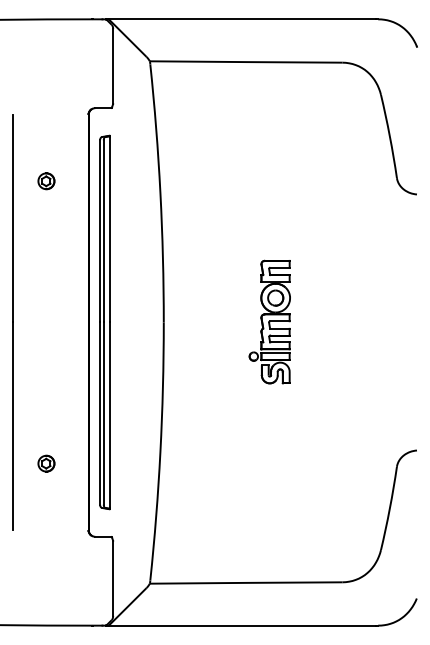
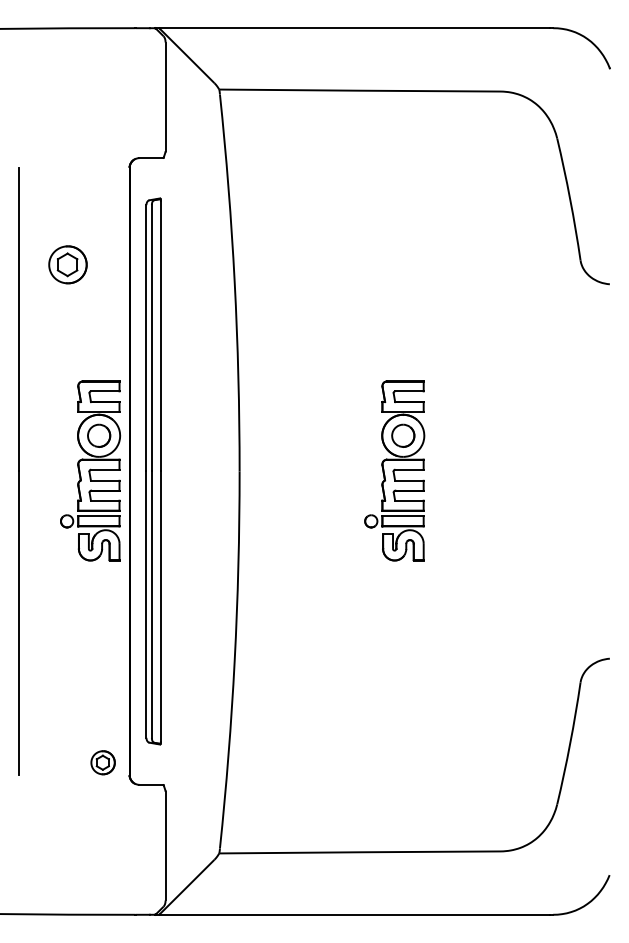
part: (46, 181) -> (68, 265), size x1.6
part: (61, 321) -> (90, 470), added
part: (46, 463) -> (103, 762), moved

